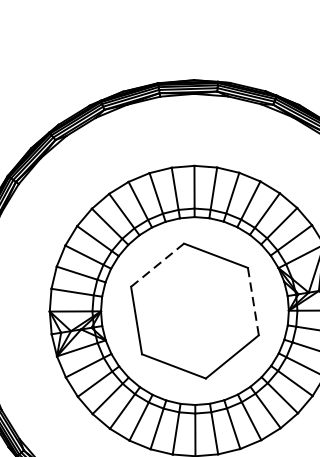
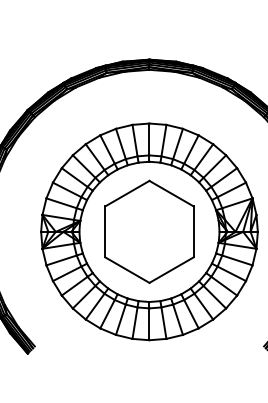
line: (157, 264) -> (127, 193), dashed -> solid
line: (253, 302) -> (193, 232), dashed -> solid

